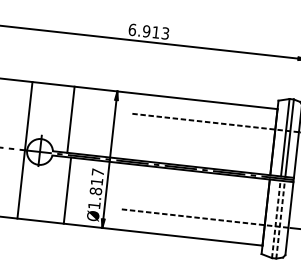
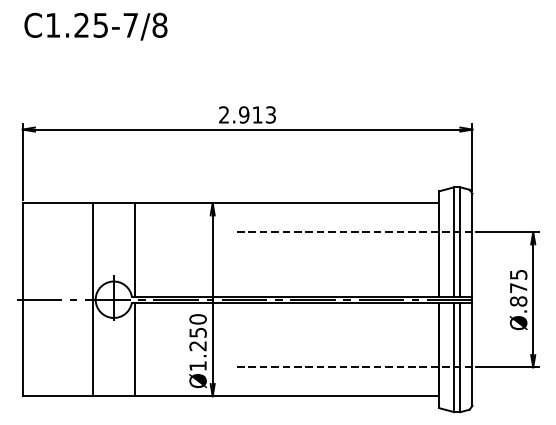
text: (132, 29) -> (224, 114), 6.913 -> 2.913
line: (71, 119) -> (135, 249), moved
text: (96, 181) -> (197, 332), 1.817 -> 1.250
line: (67, 190) -> (135, 349), moved
line: (276, 219) -> (454, 357), dashed -> solid
line: (280, 219) -> (460, 357), dashed -> solid

